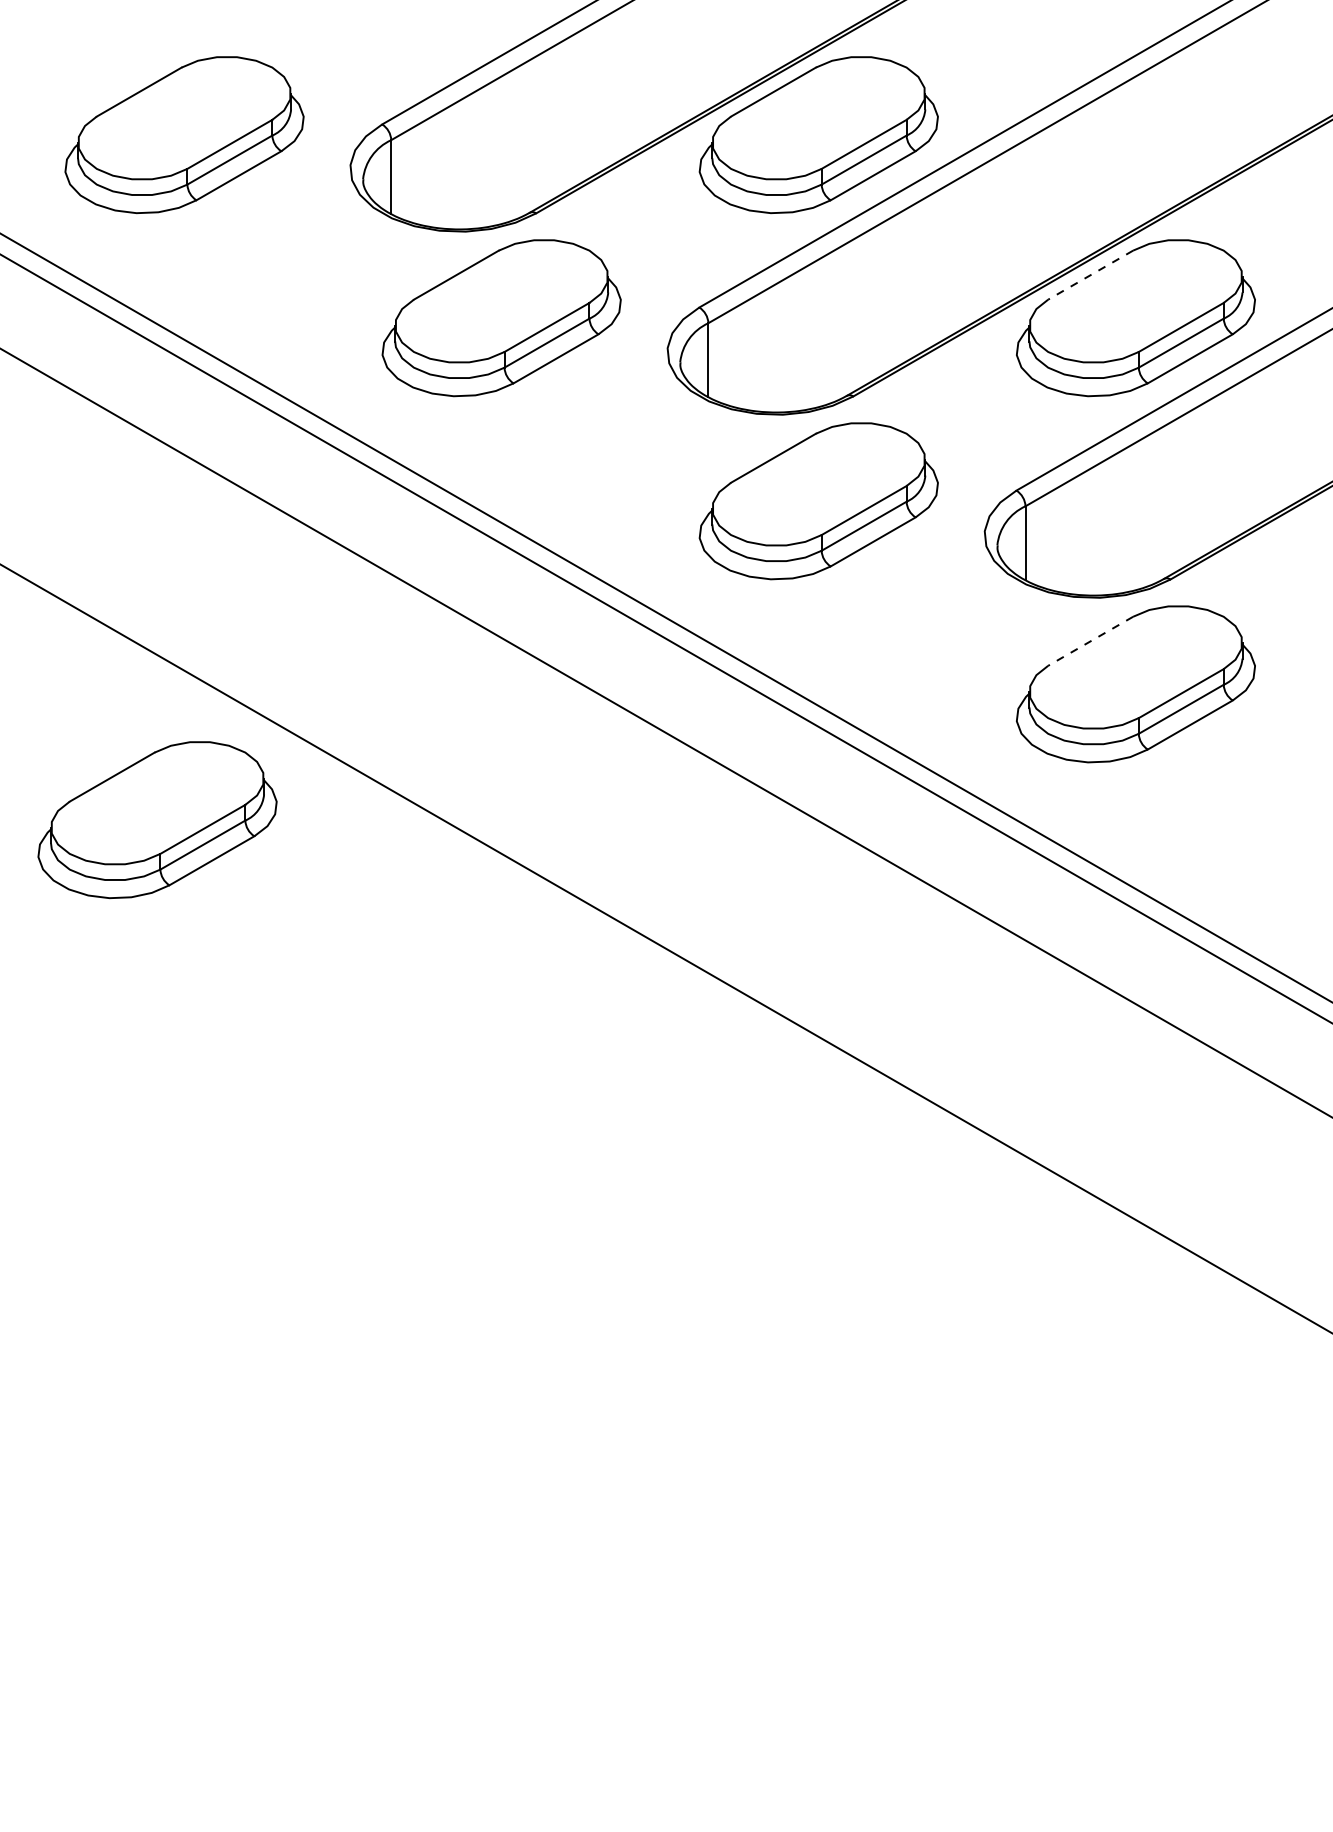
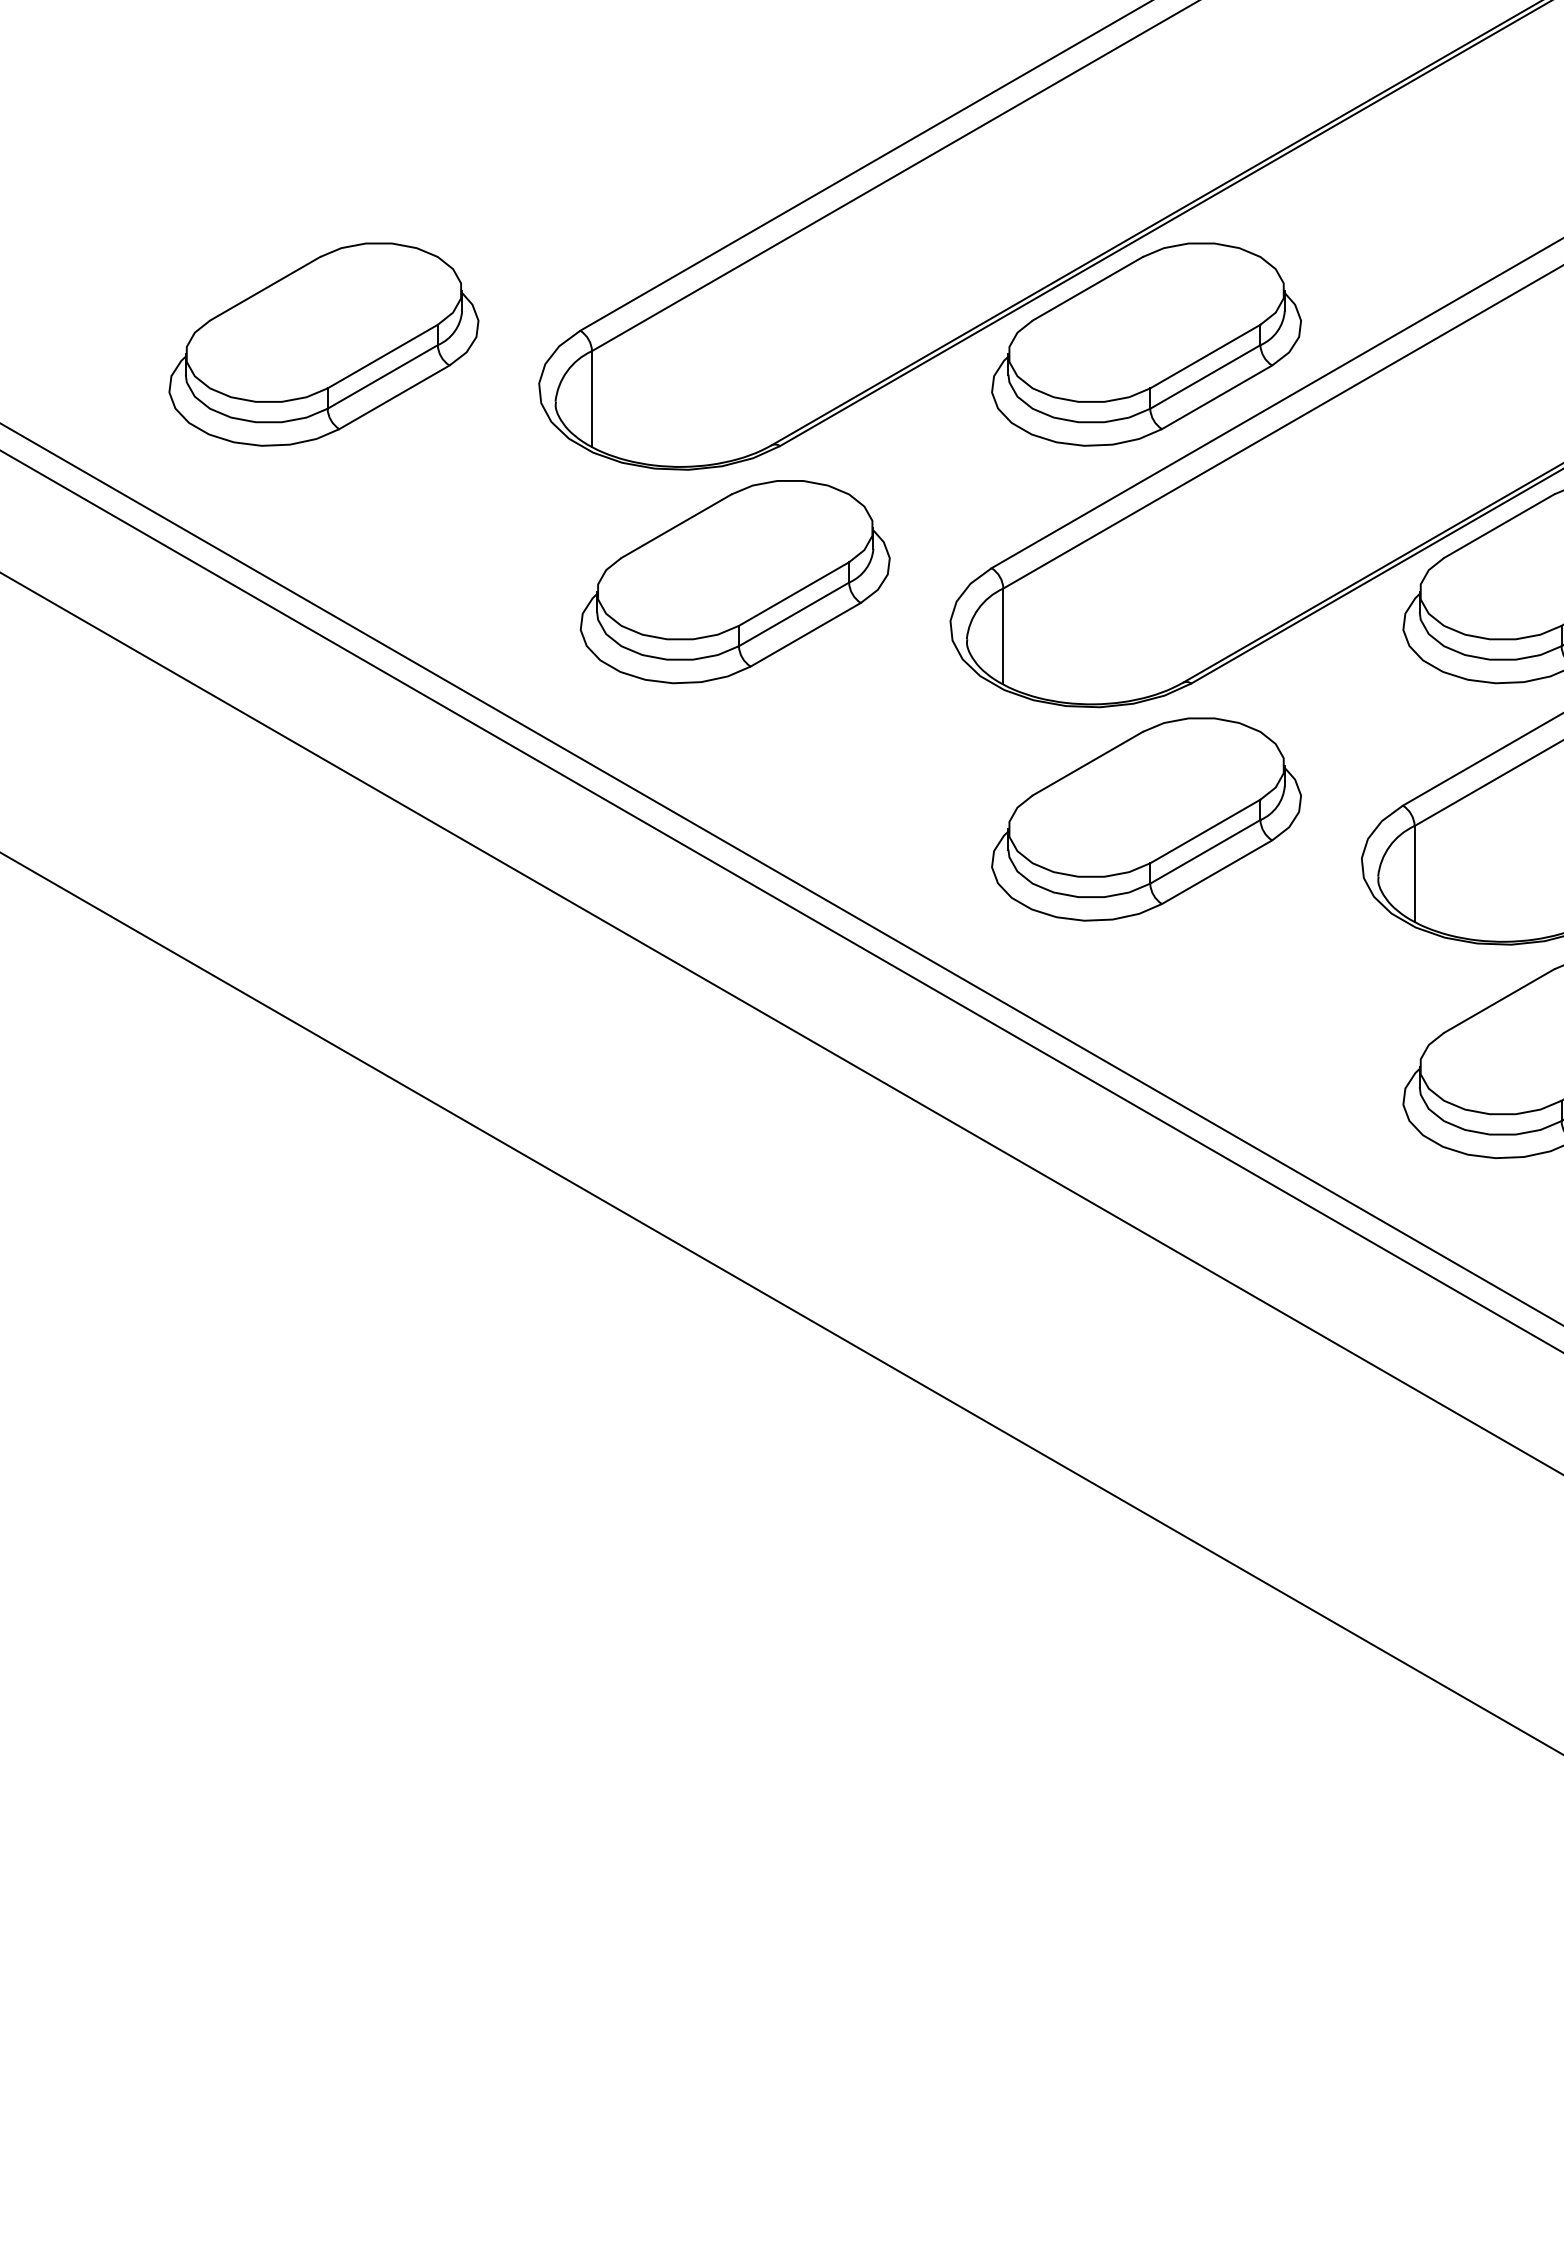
line: (1090, 275) -> (1498, 526), dashed -> solid
line: (1090, 641) -> (1498, 1001), dashed -> solid
part: (157, 820) -> (288, 1233), removed

